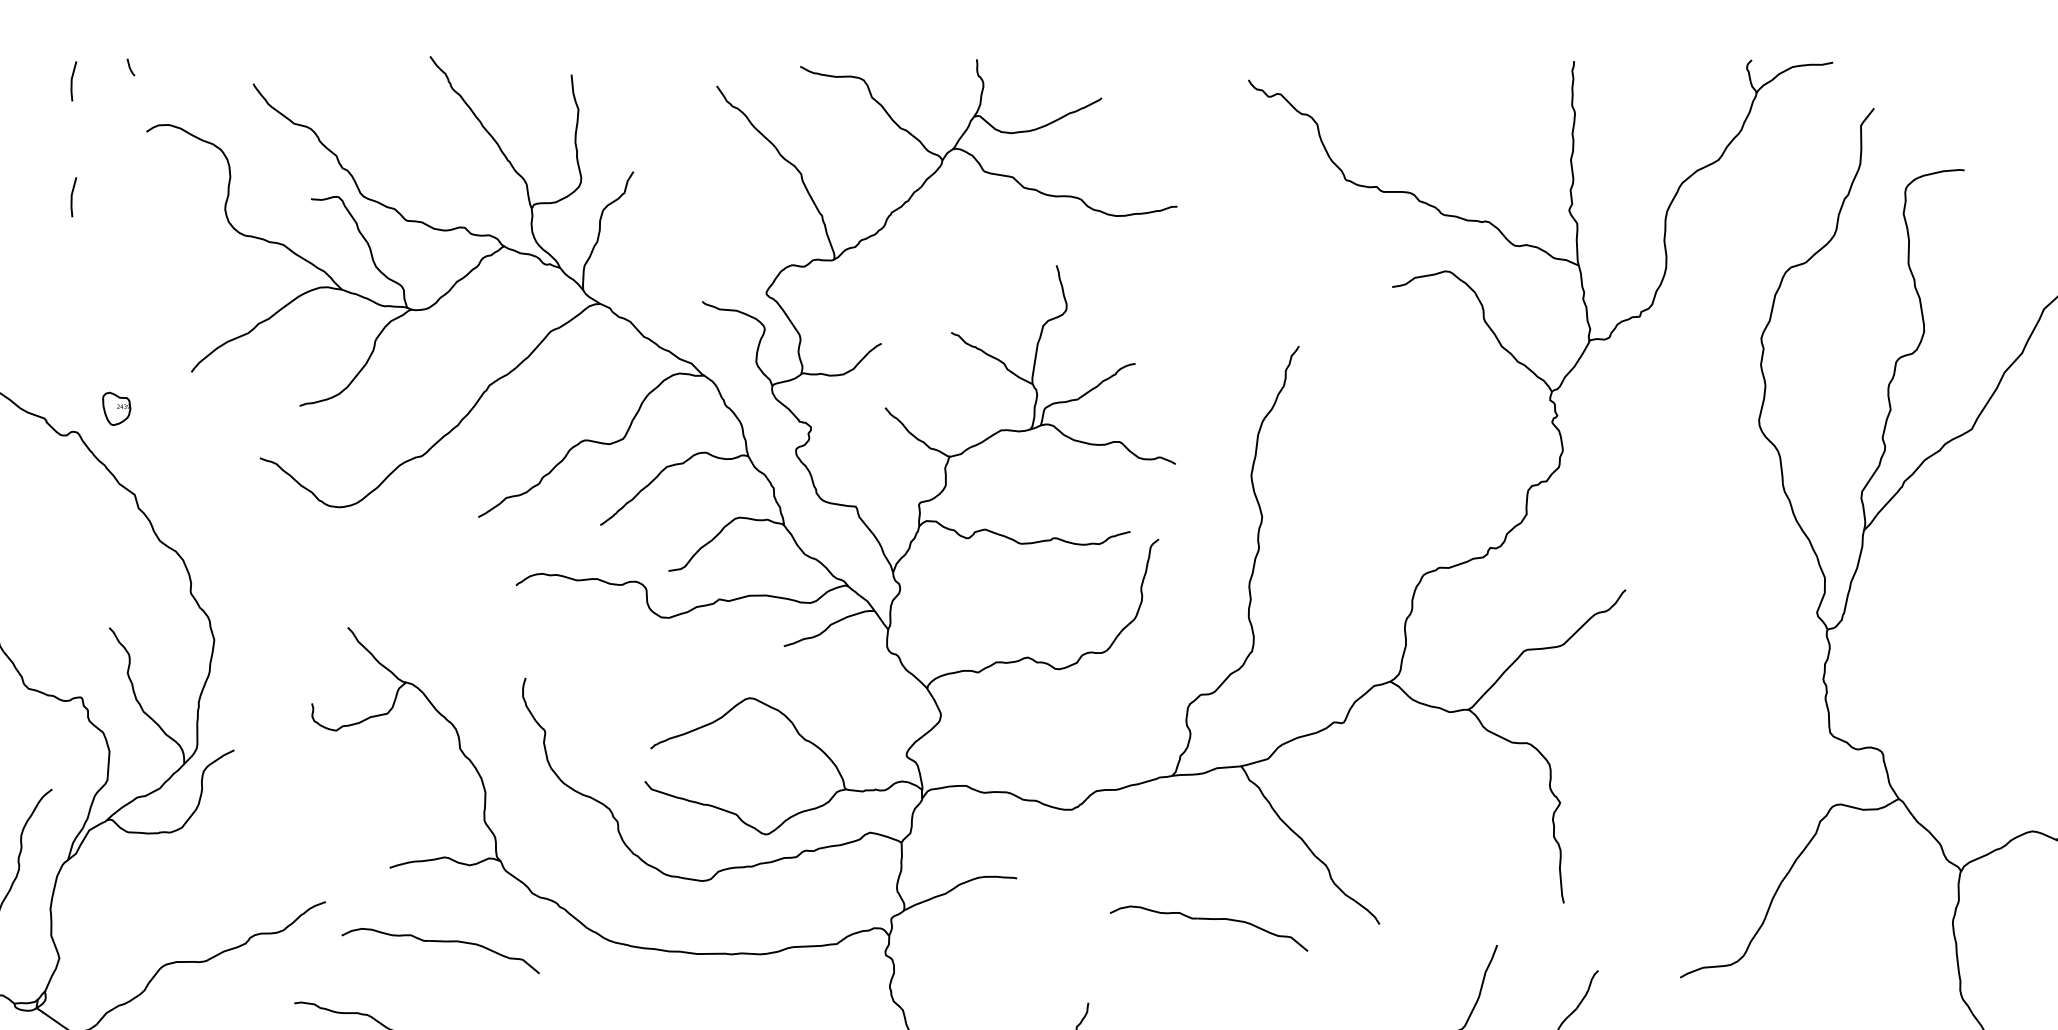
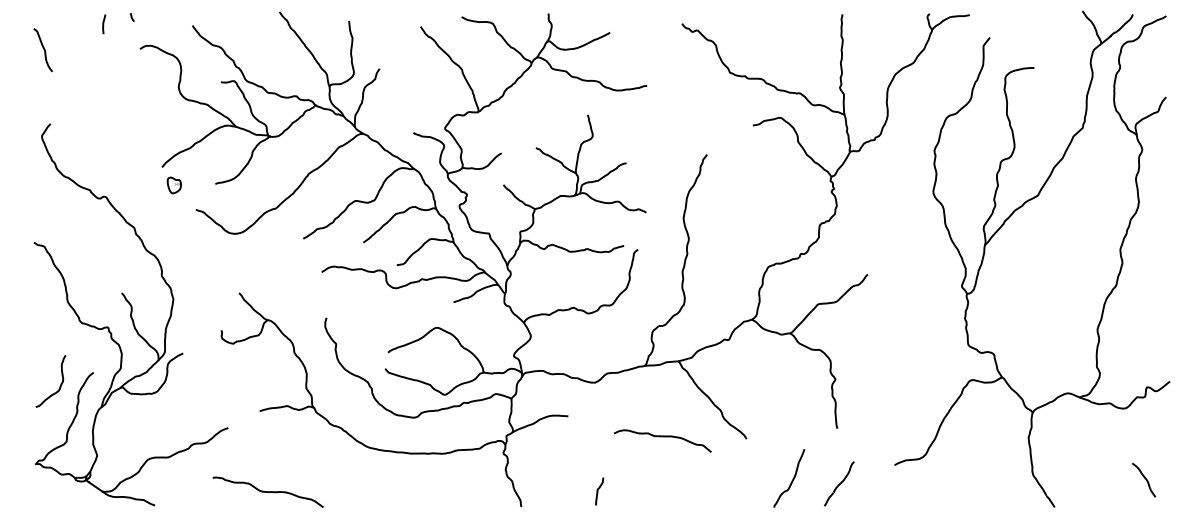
line: (74, 197) -> (104, 81), removed
part: (114, 408) -> (173, 185), moved
part: (440, 949) -> (284, 451), removed

